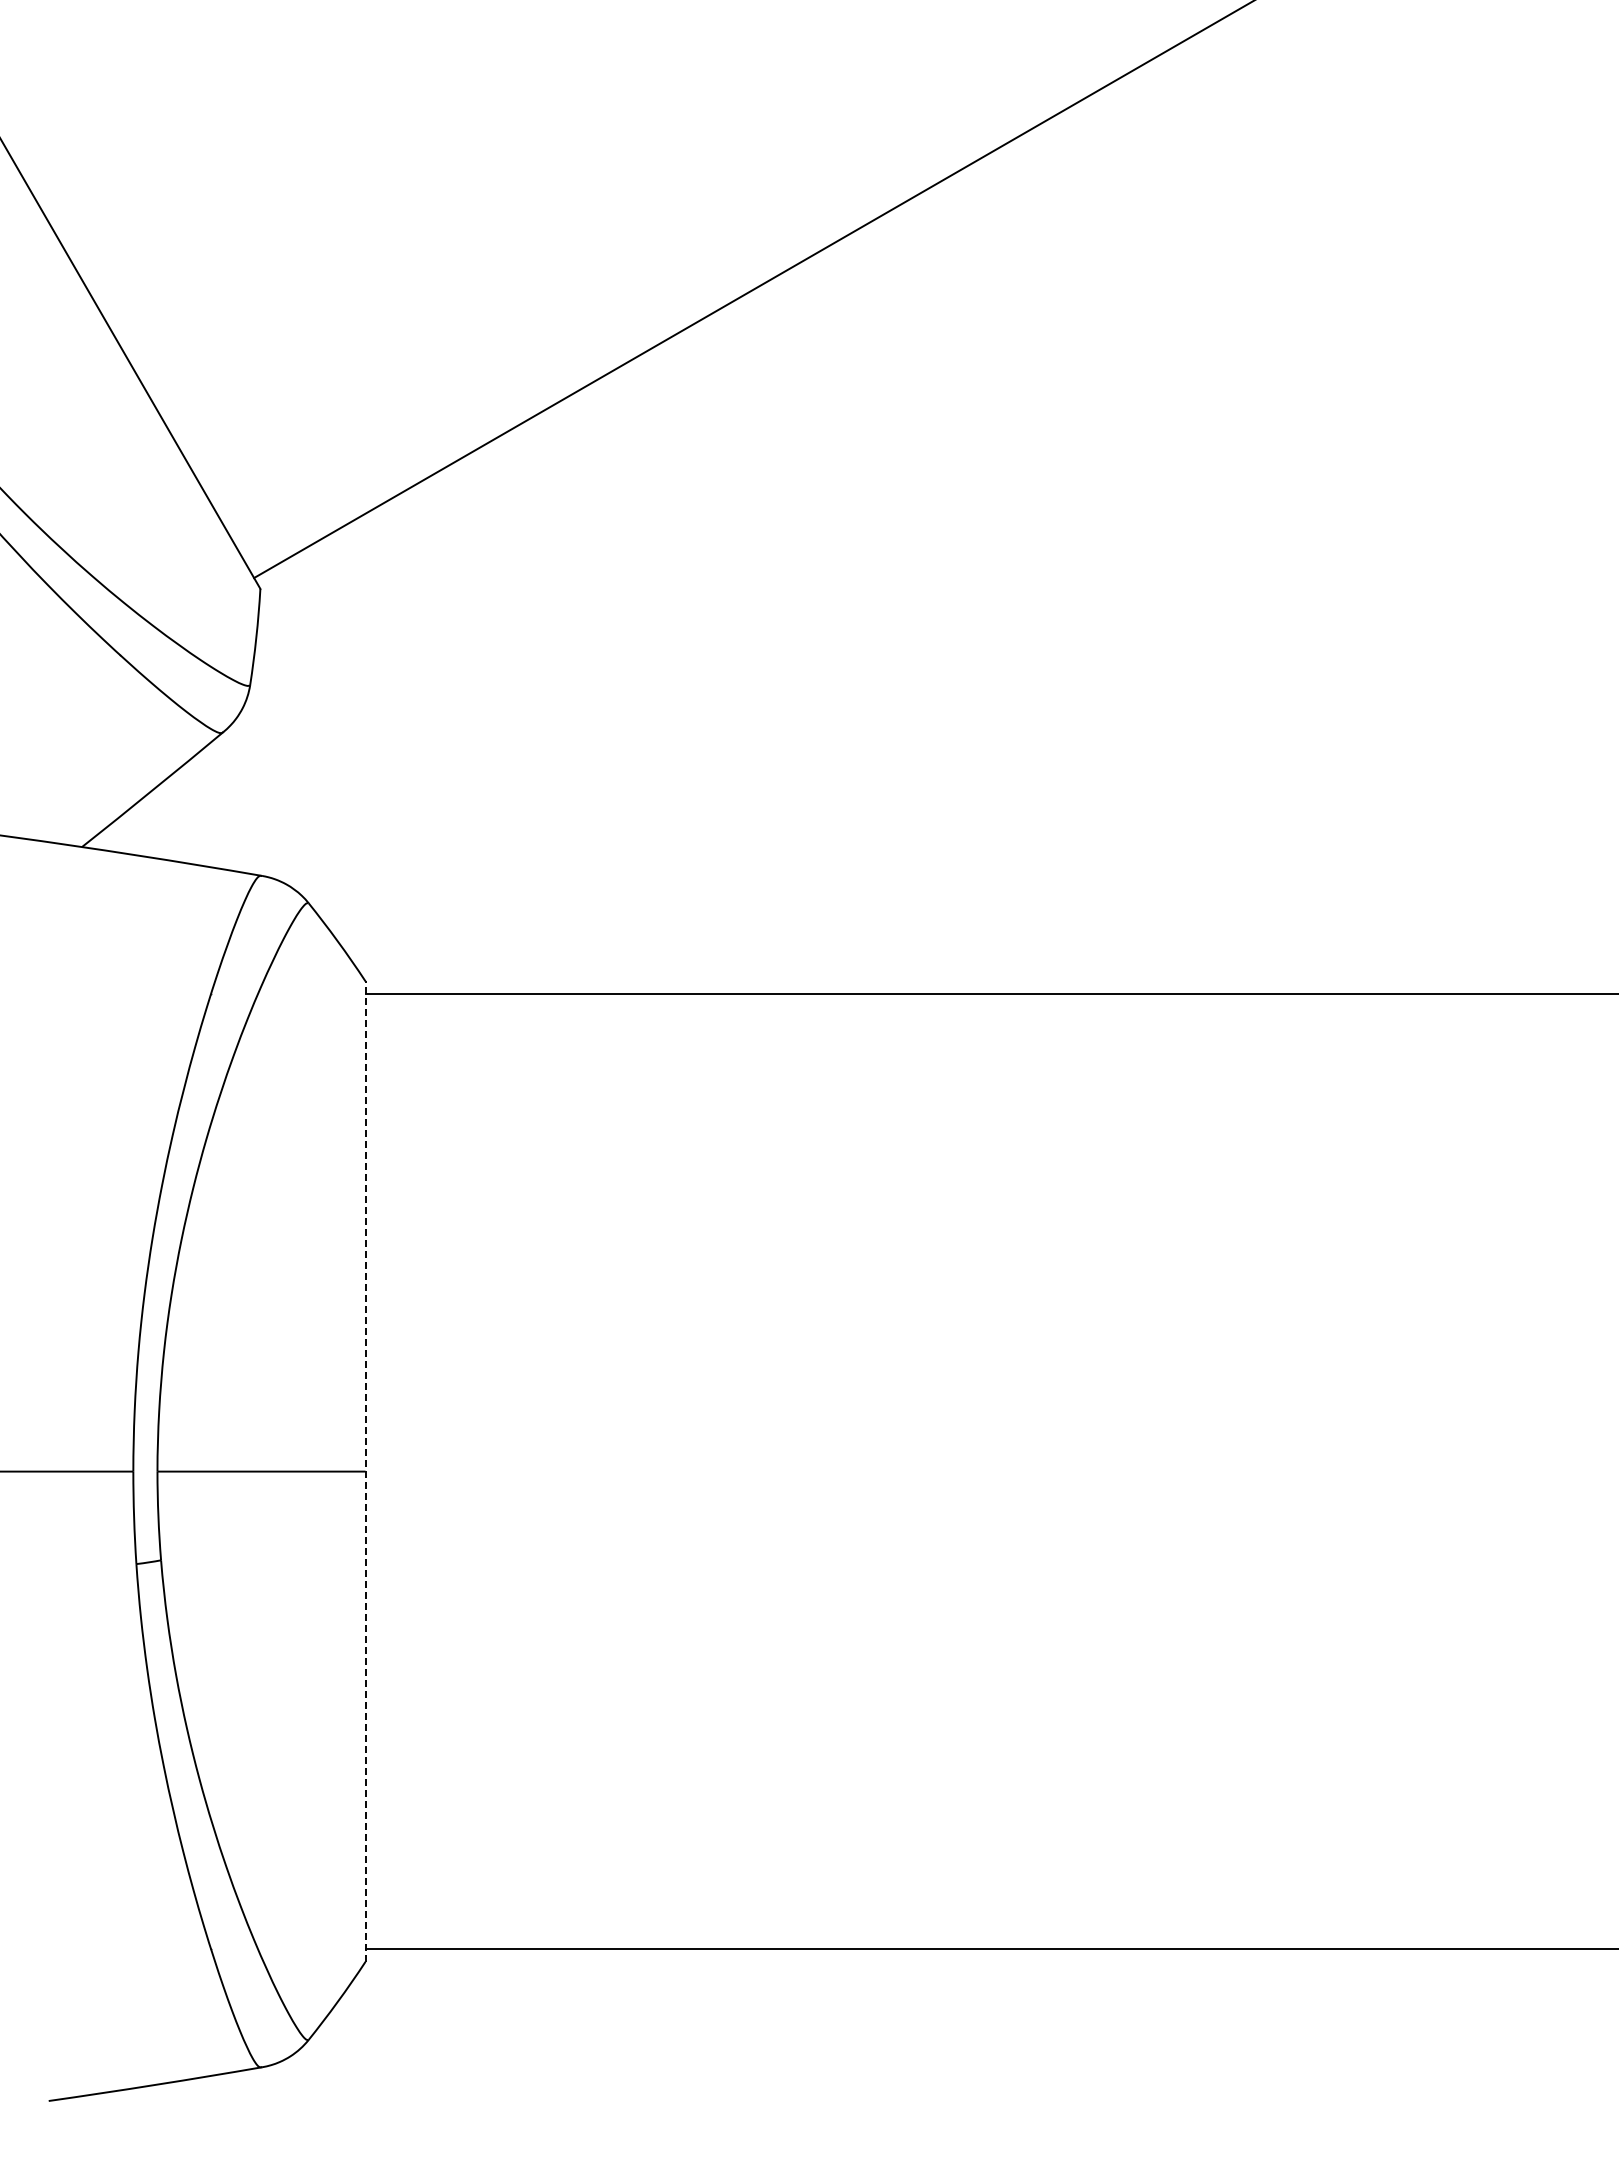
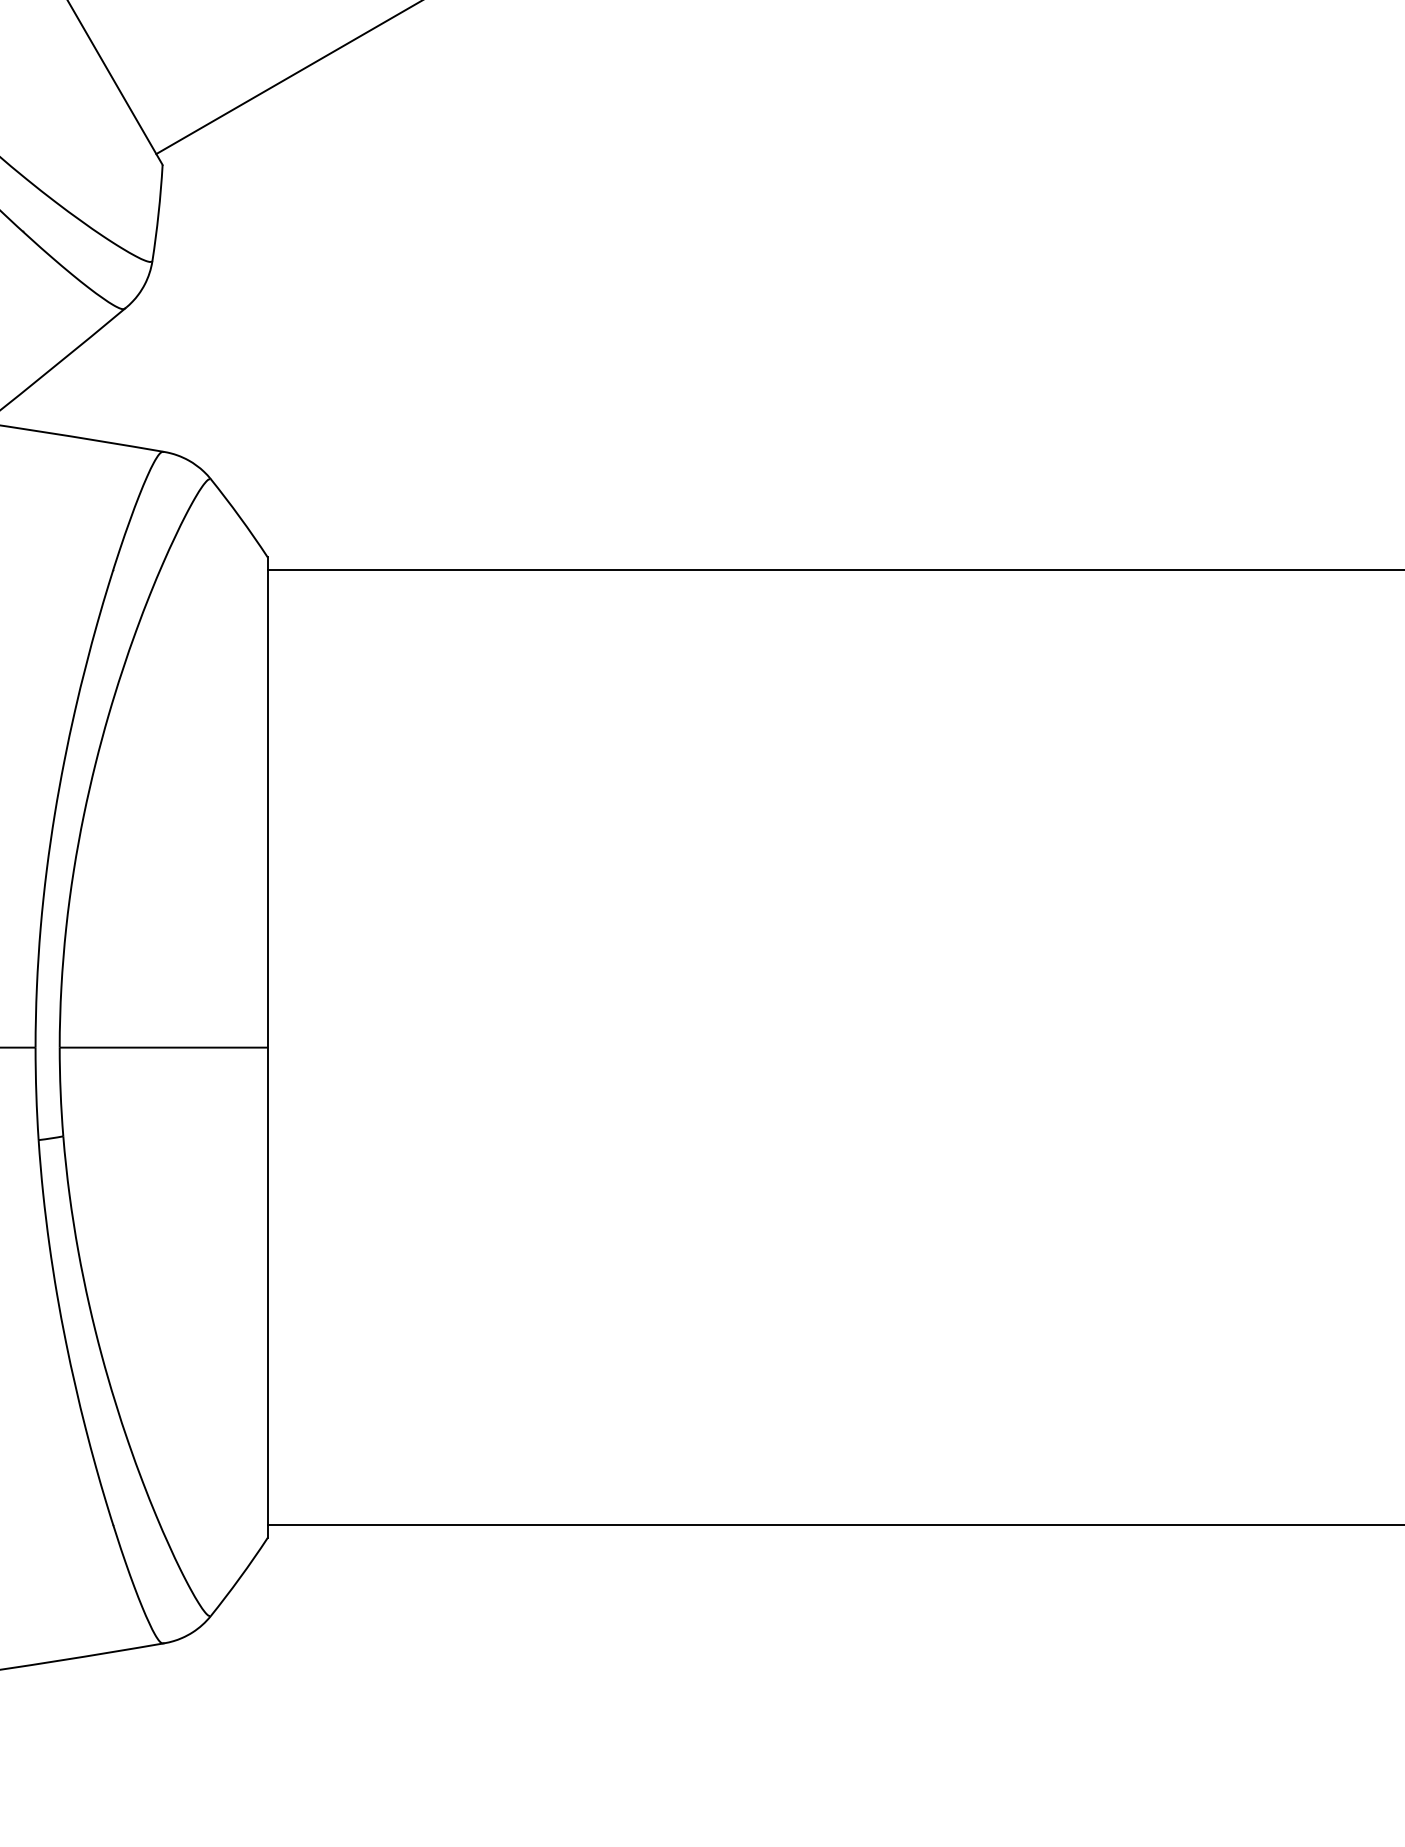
line: (365, 1471) -> (267, 1047), dashed -> solid

